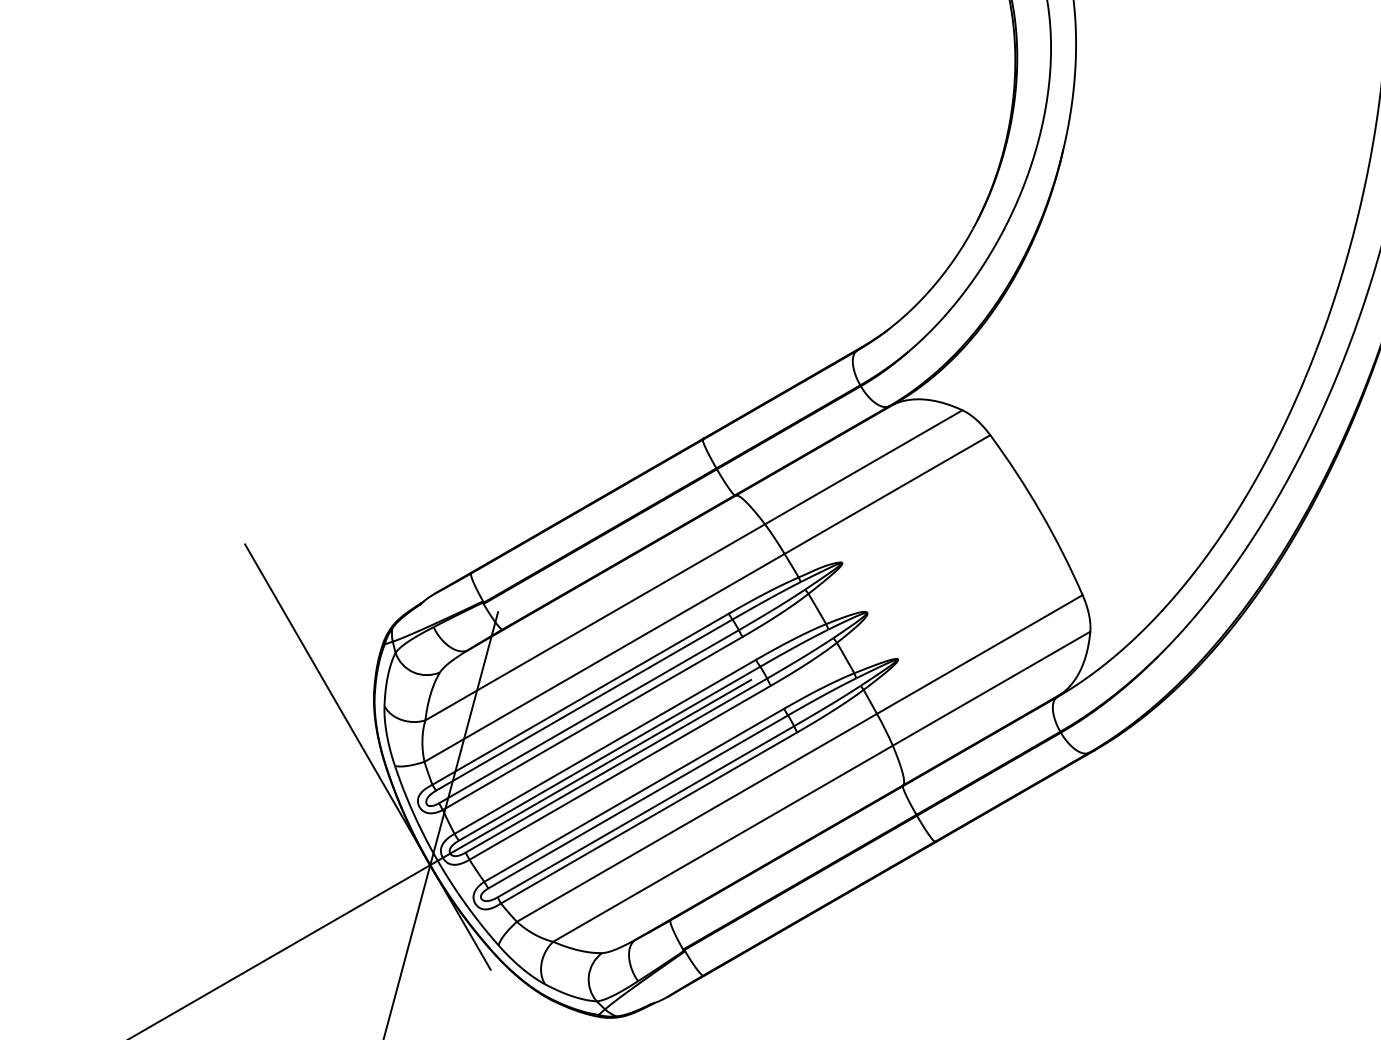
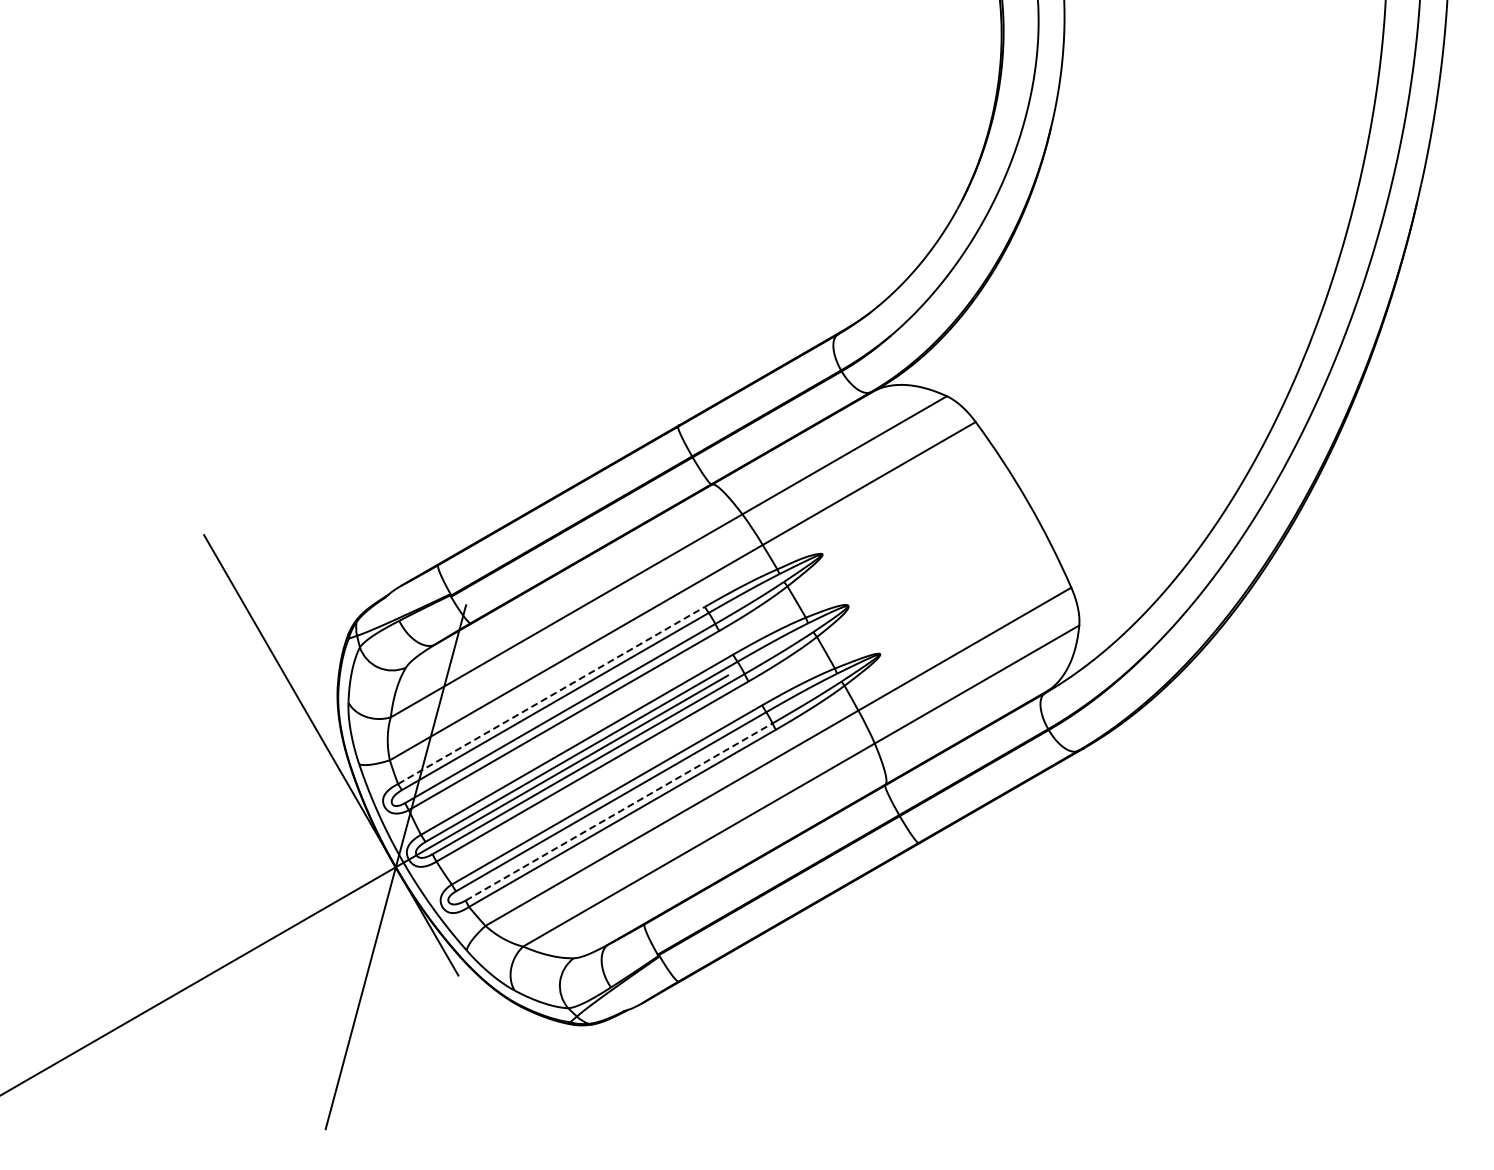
line: (580, 699) -> (551, 695), solid -> dashed
line: (646, 811) -> (619, 811), solid -> dashed

